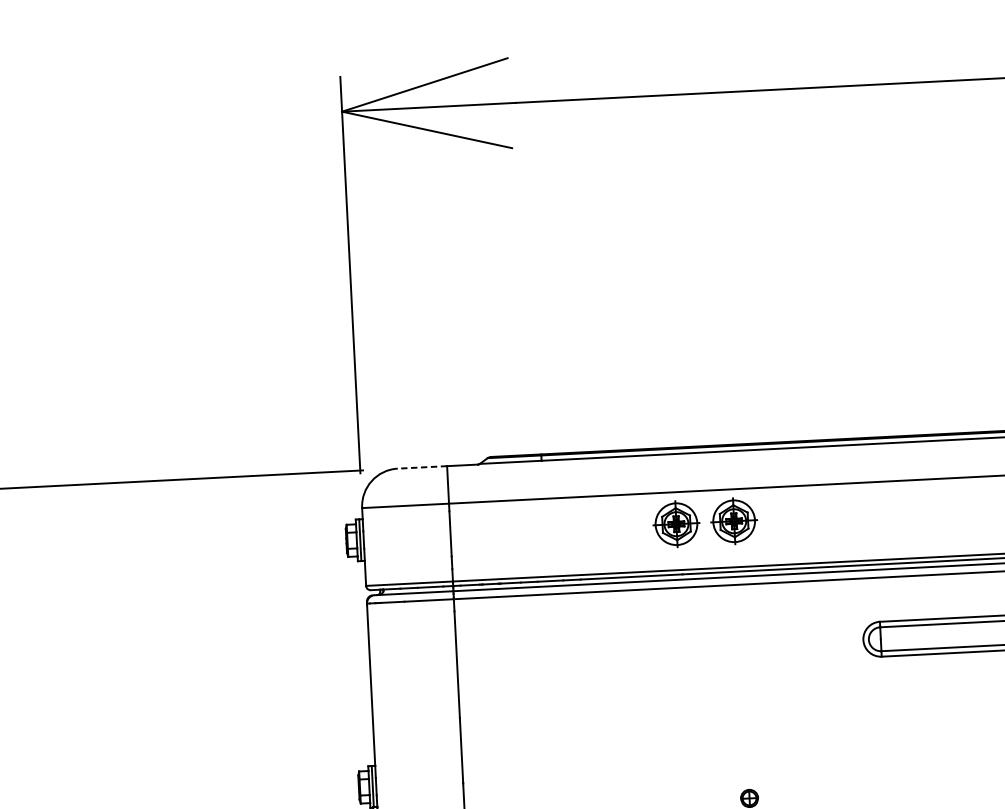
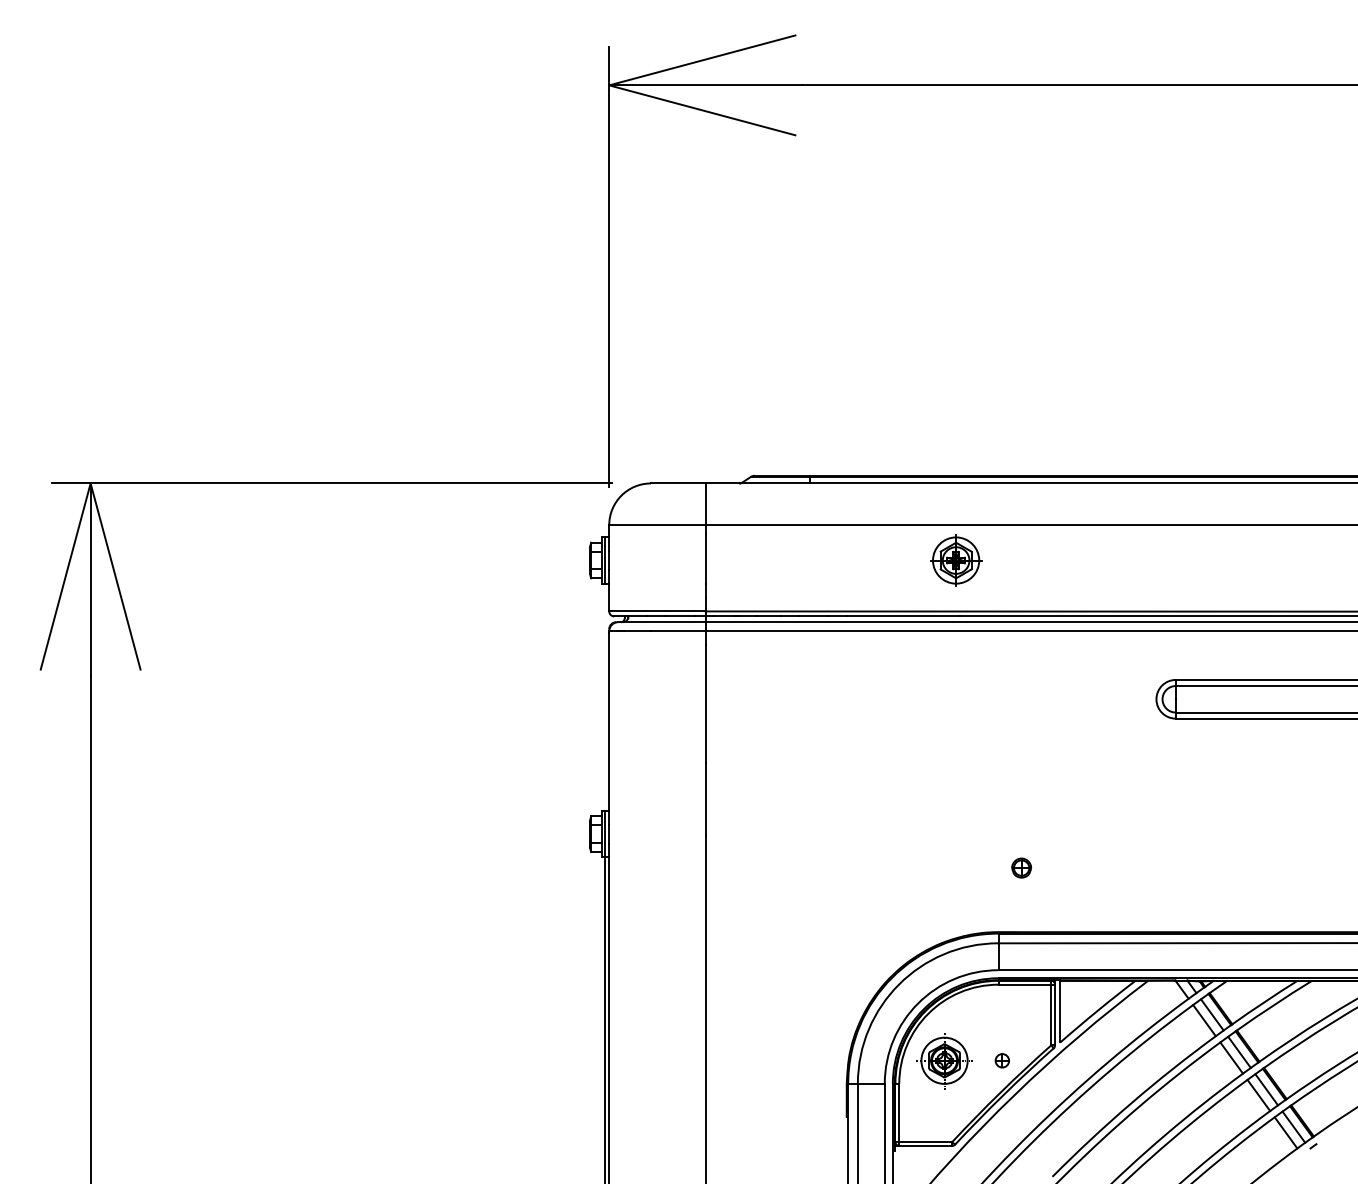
line: (421, 467) -> (677, 483), dashed -> solid
part: (734, 521) -> (1020, 560), removed

